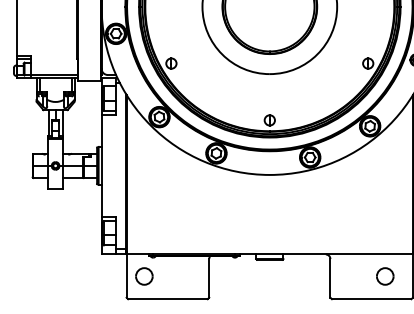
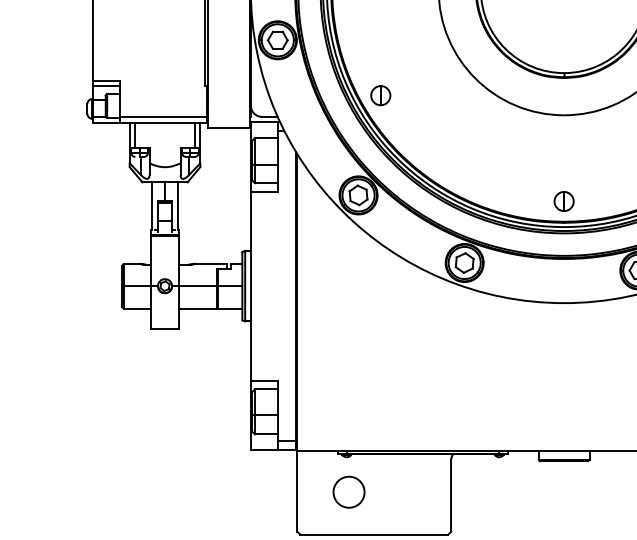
part: (144, 276) -> (349, 492), moved

